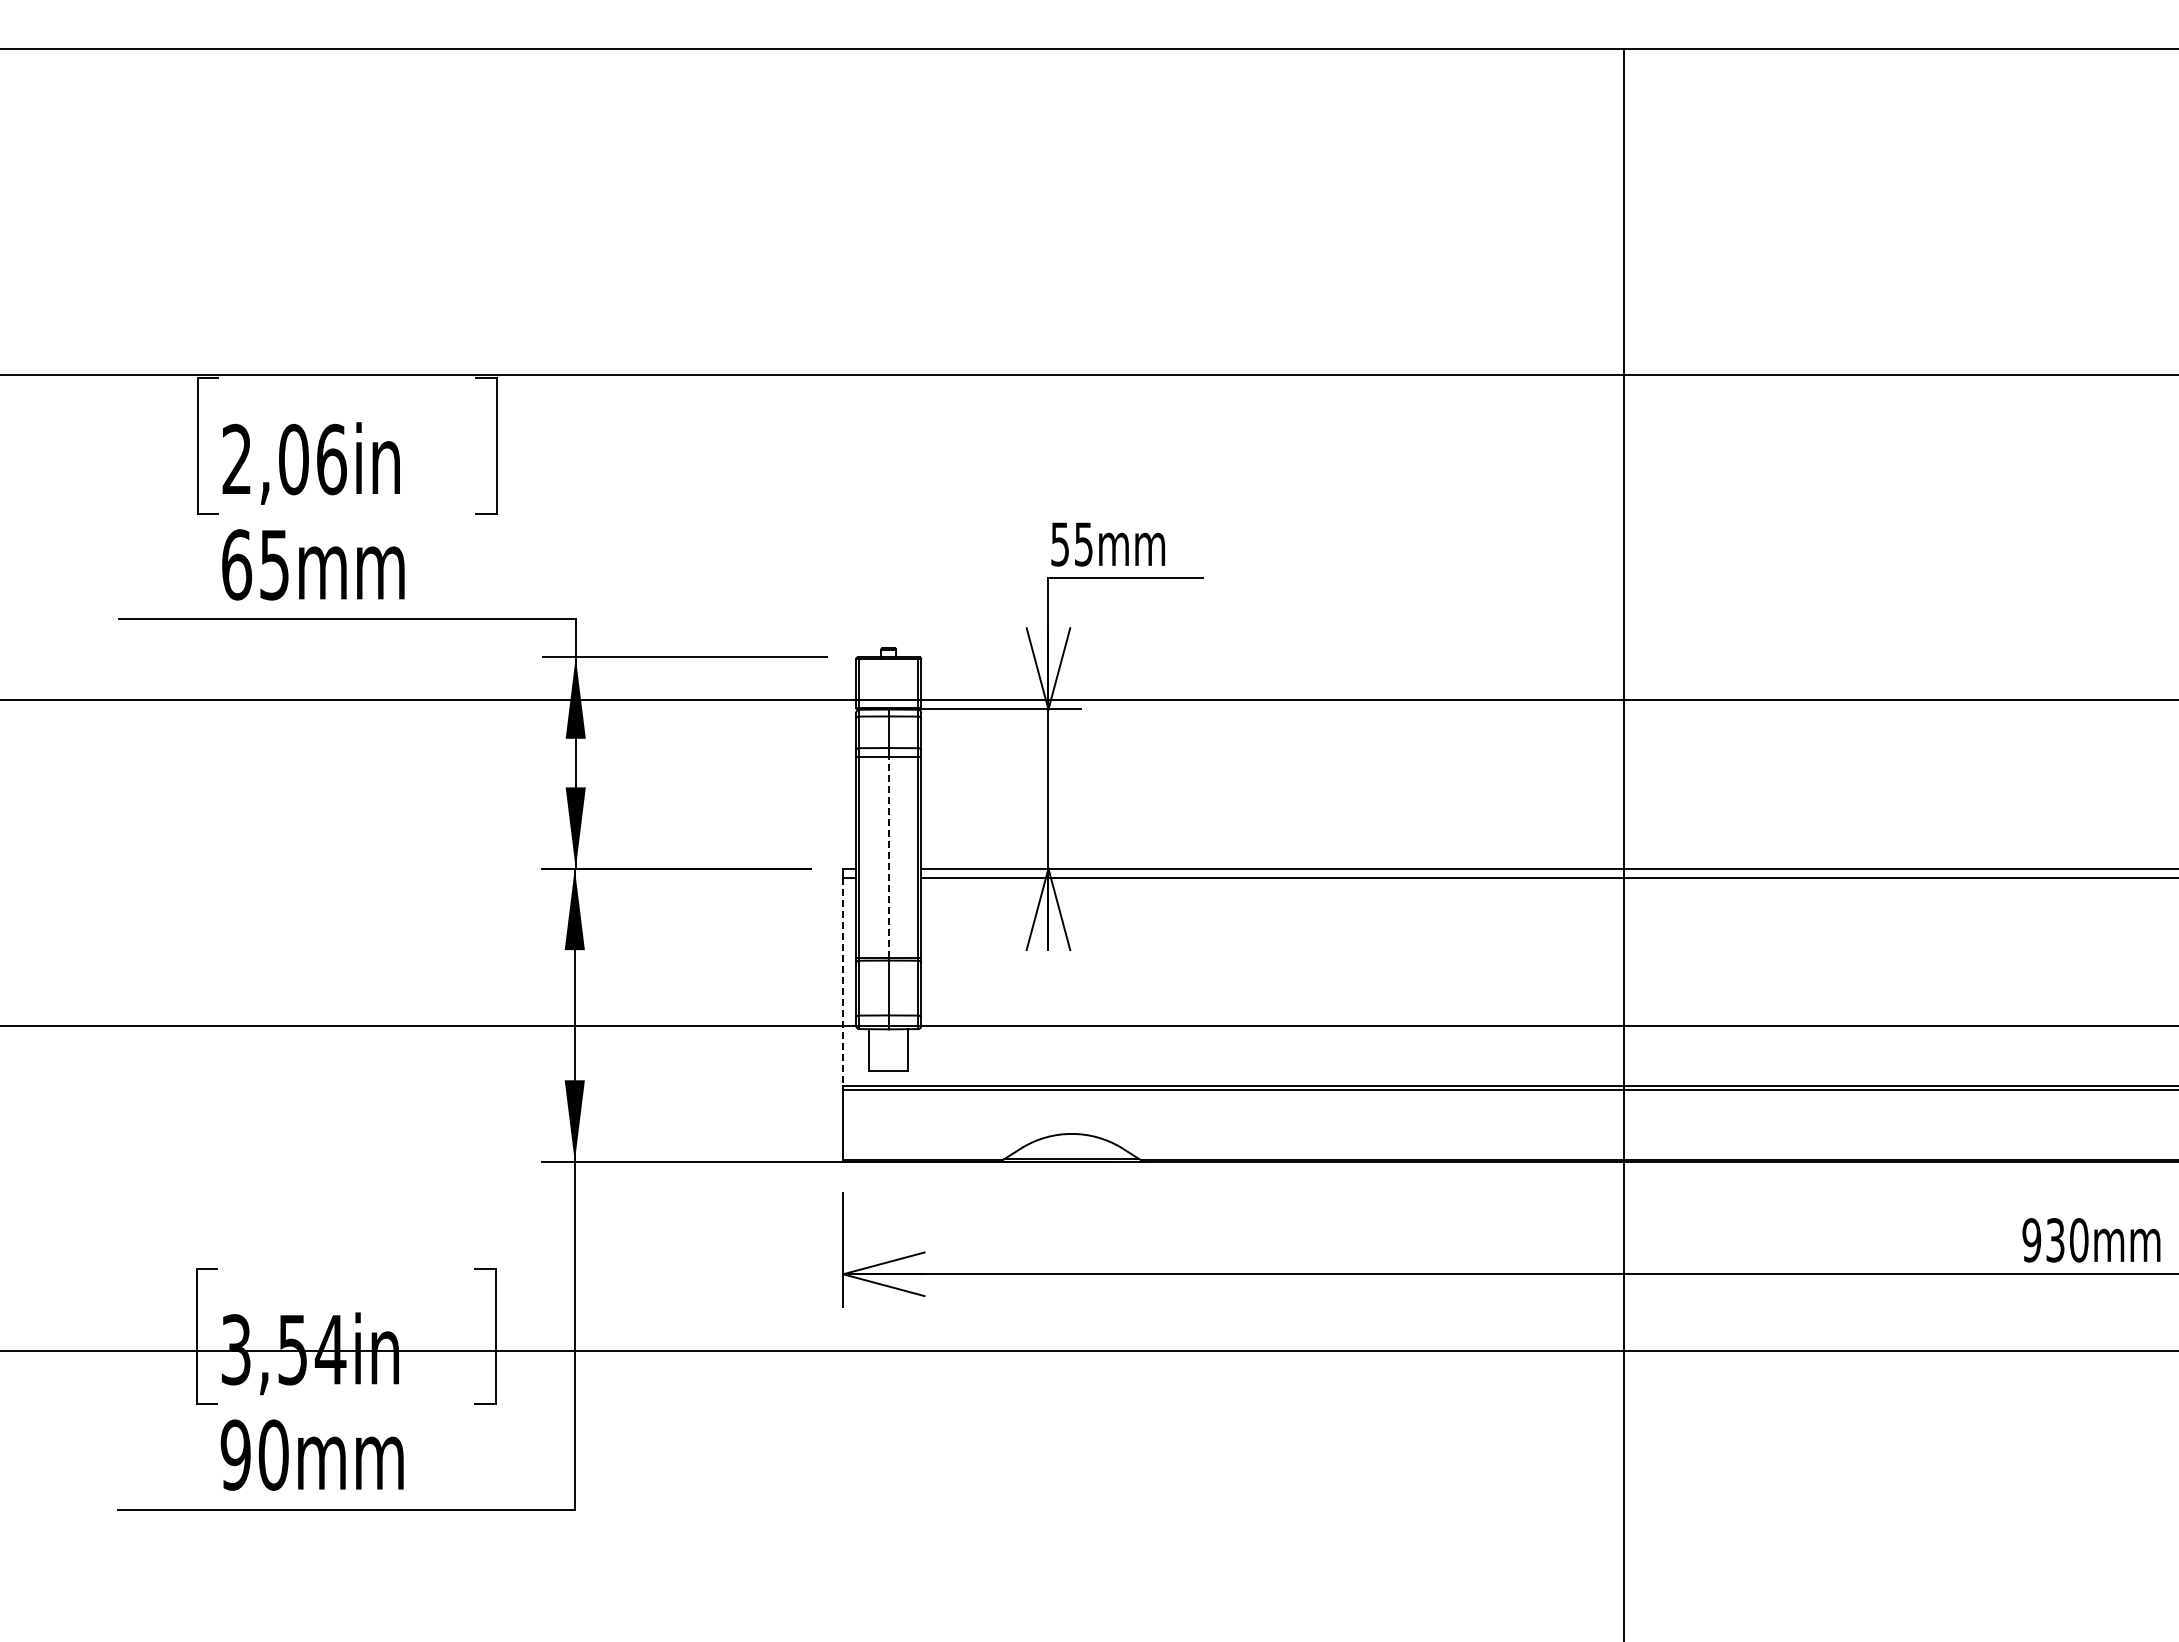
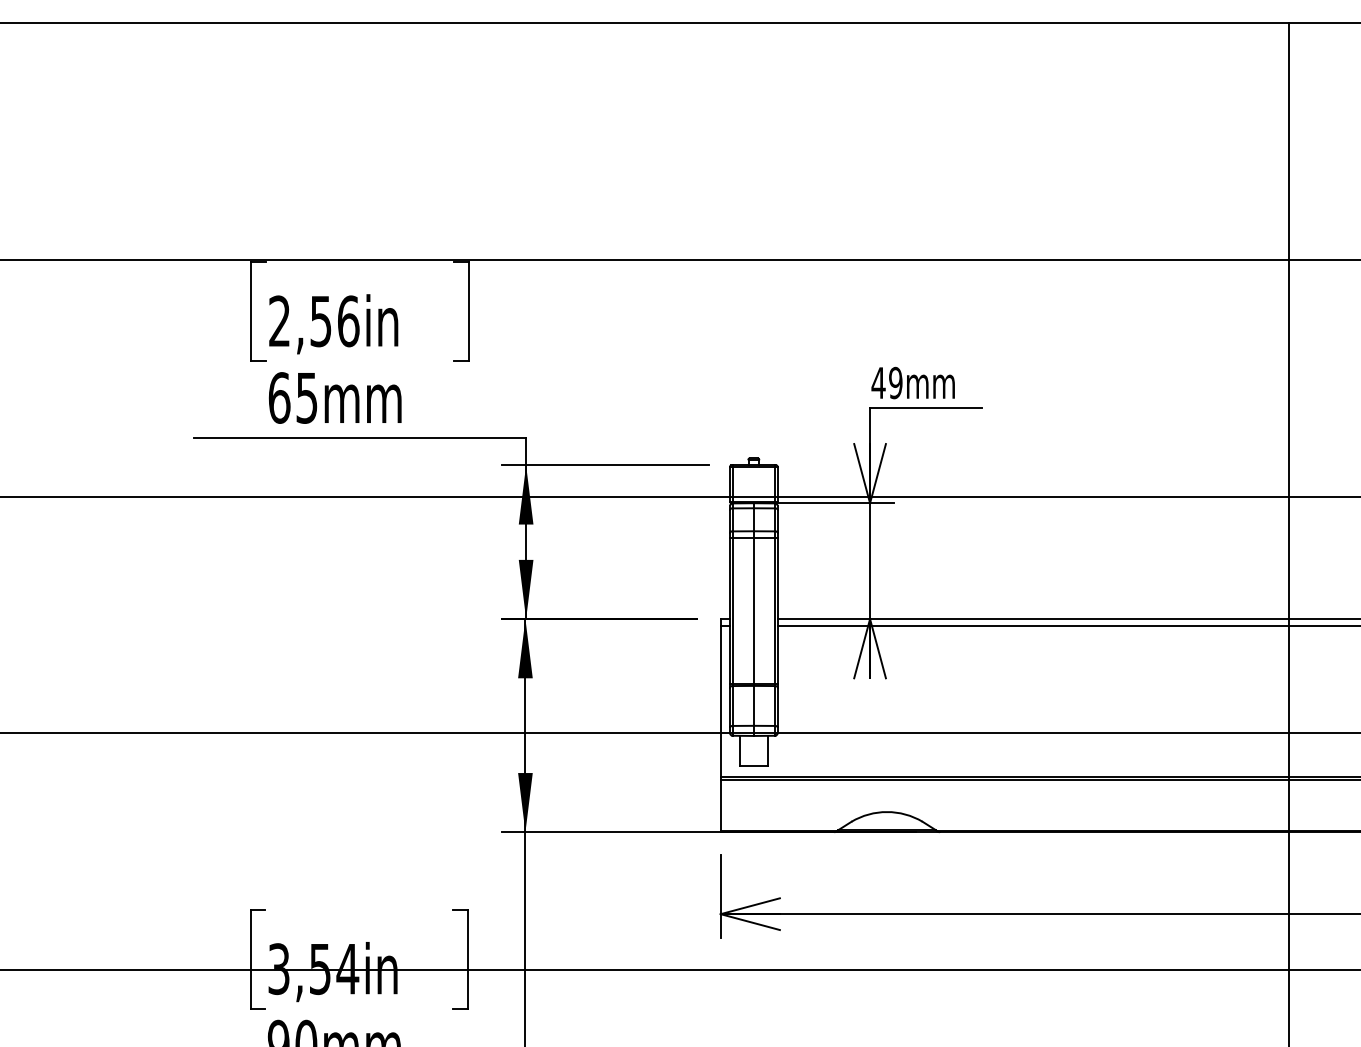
text: (293, 459) -> (320, 321), 2,06in -> 2,56in
text: (1071, 544) -> (886, 383), 55mm -> 49mm
line: (888, 857) -> (753, 610), dashed -> solid
line: (843, 982) -> (720, 701), dashed -> solid

